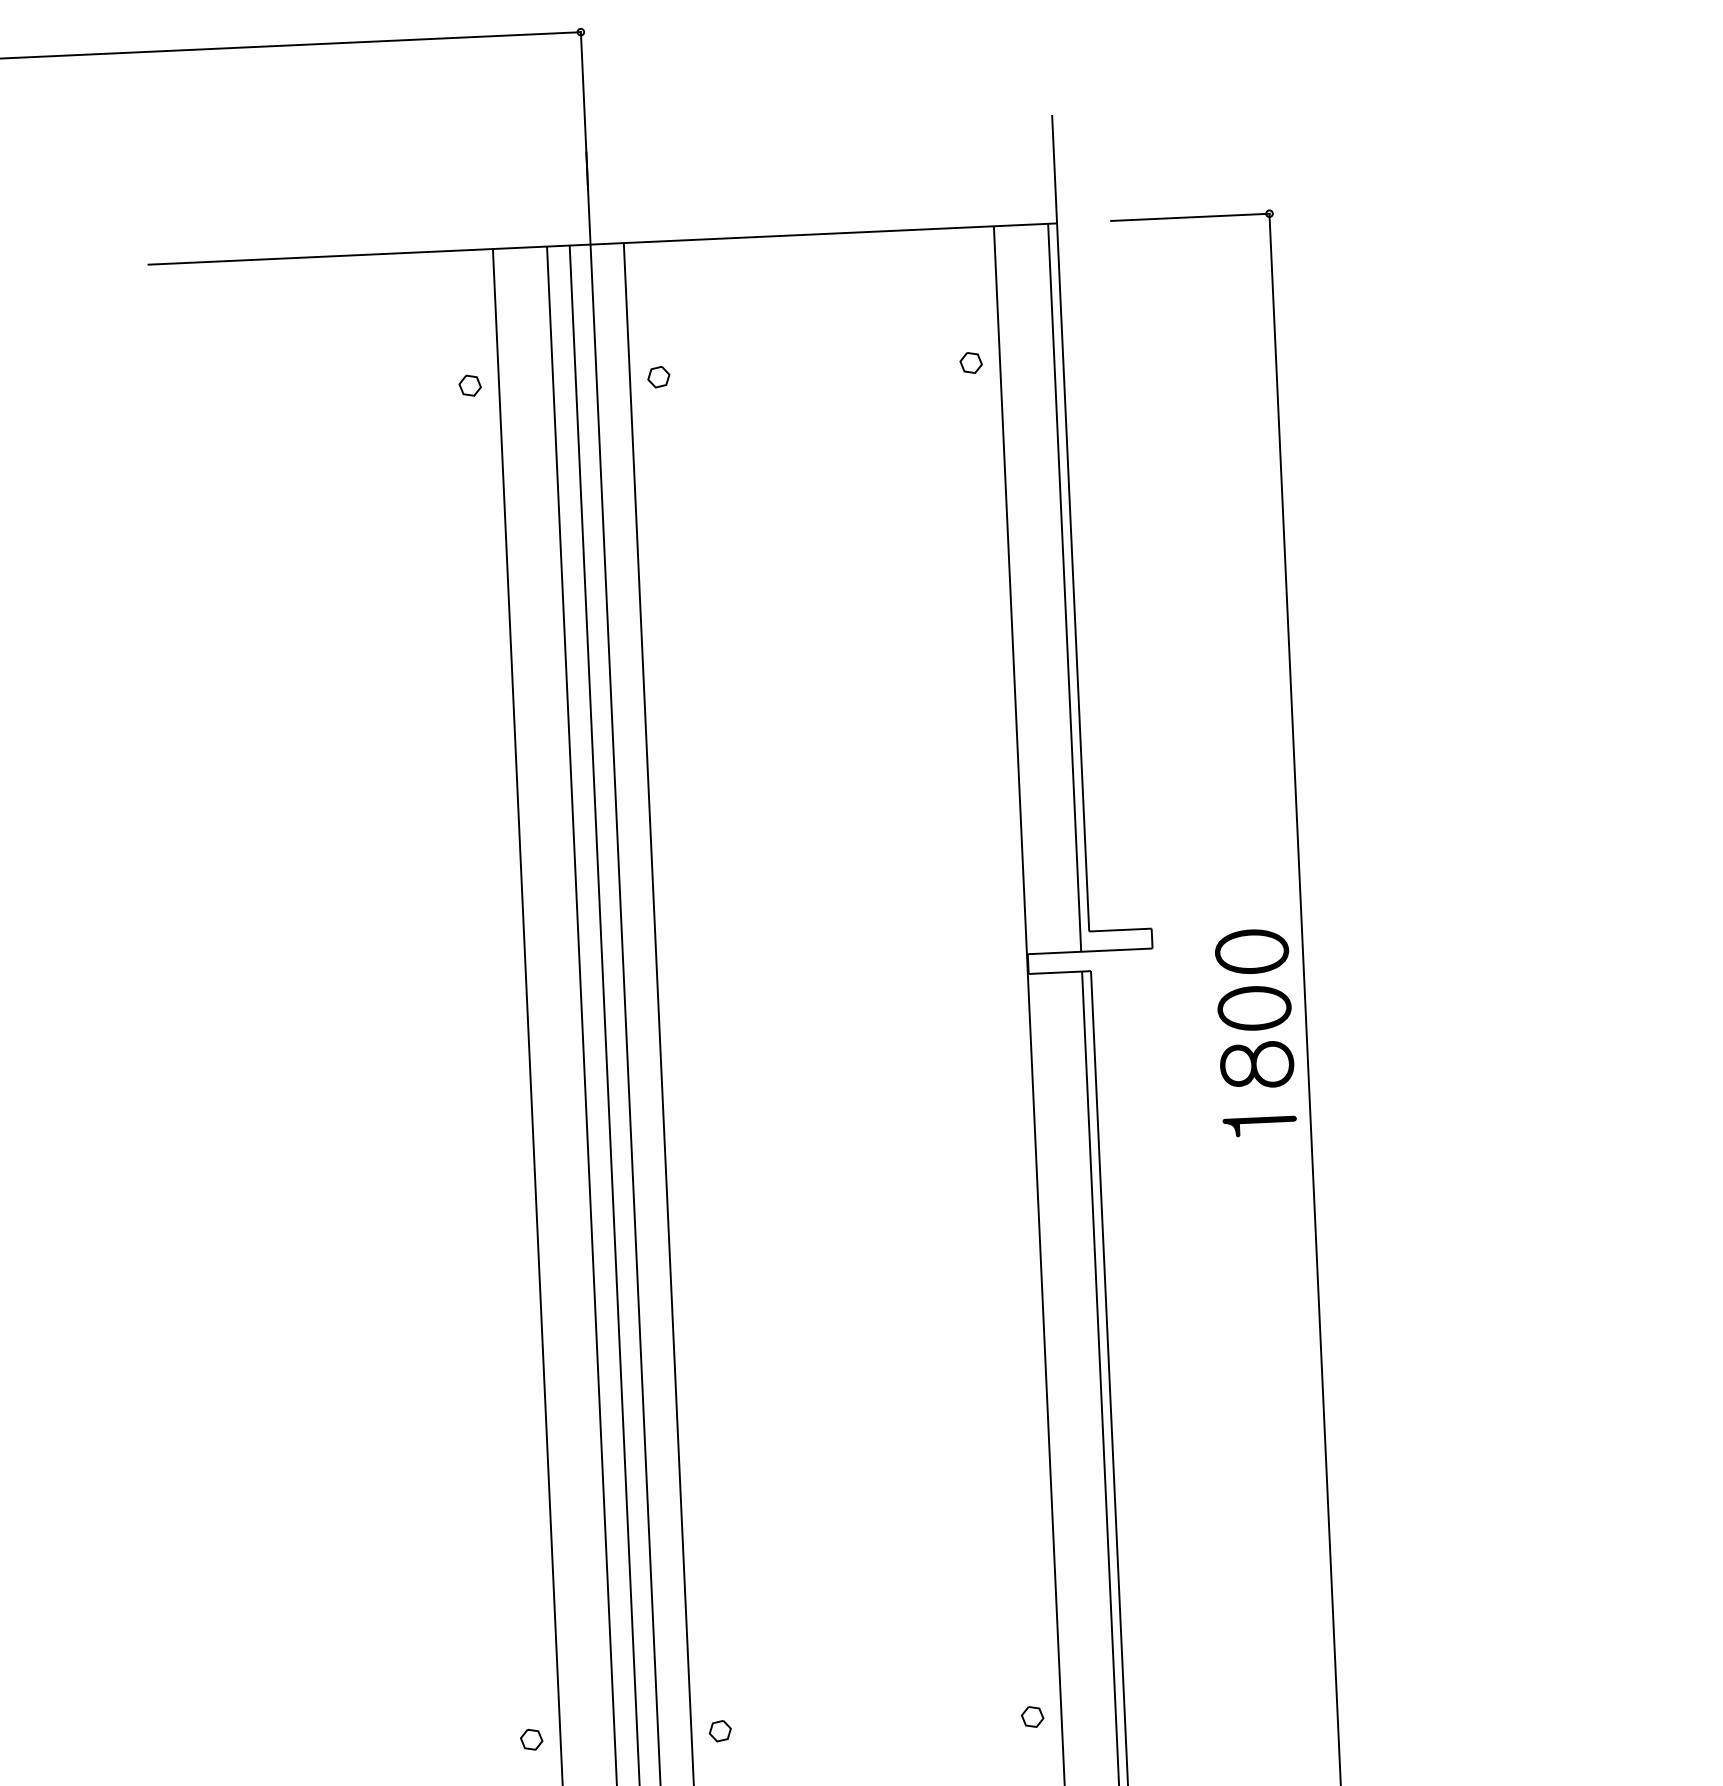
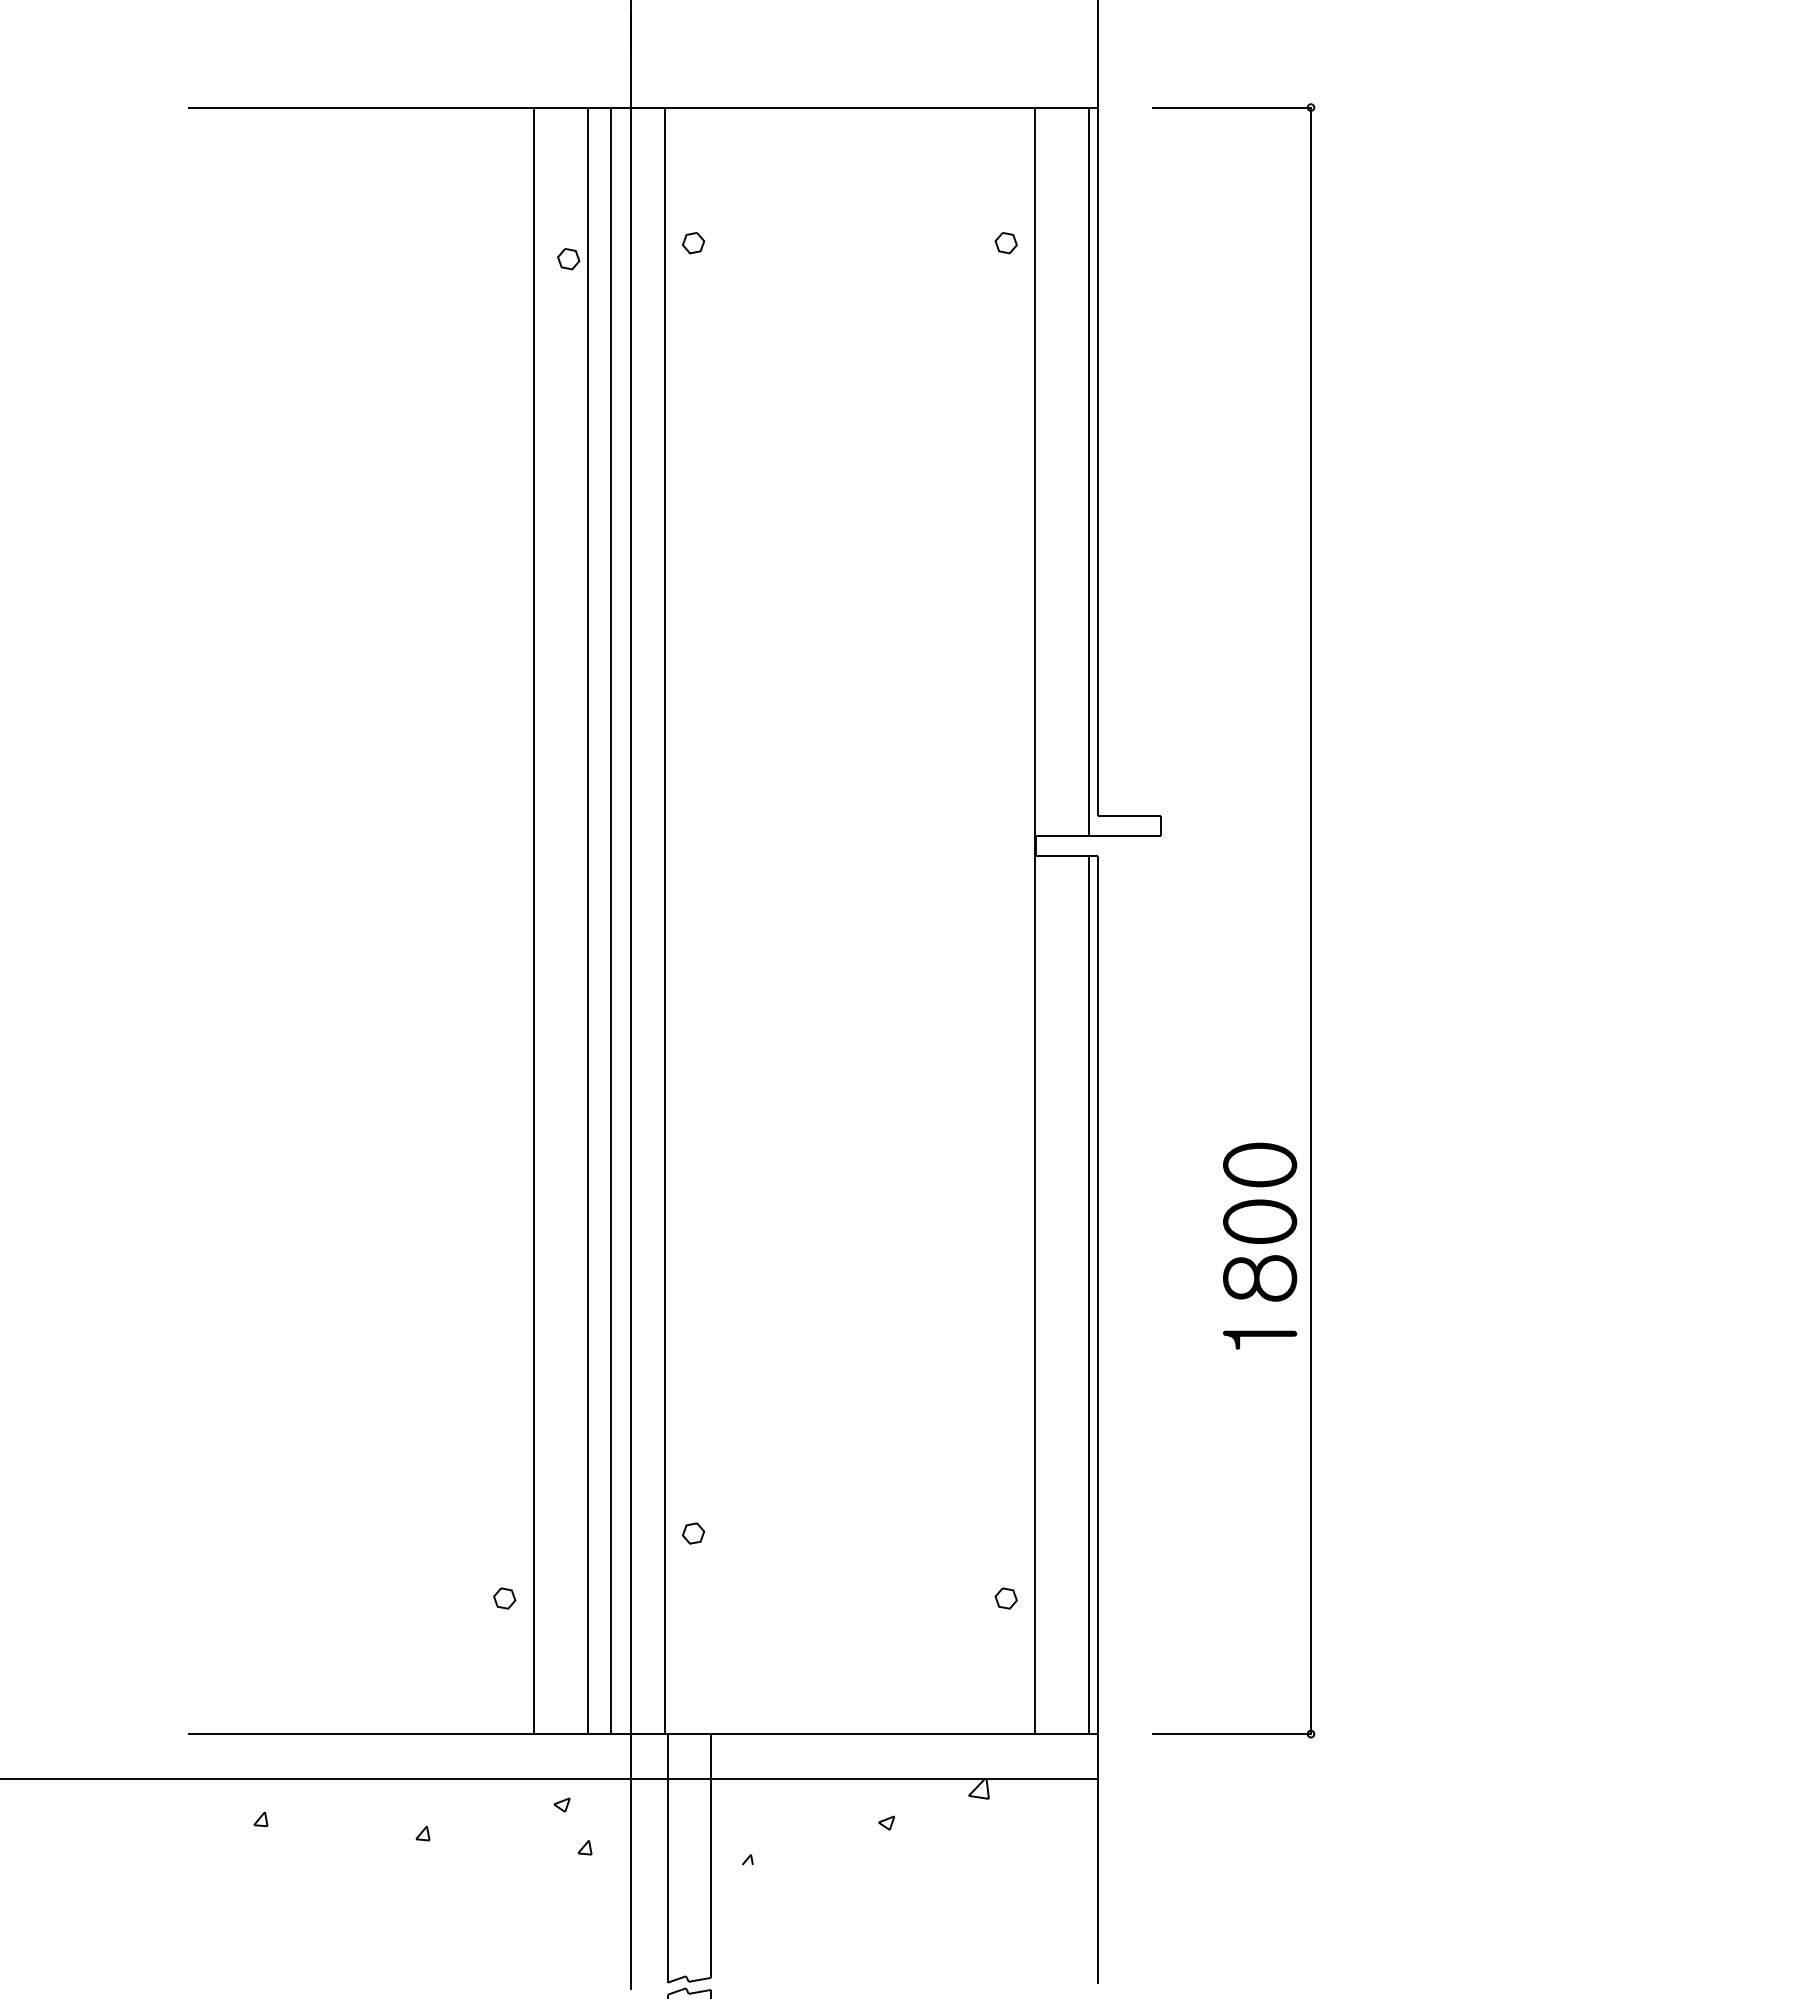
part: (469, 386) -> (568, 259), moved
text: (1256, 1032) -> (1260, 1245), moved
part: (720, 1731) -> (693, 1533), moved

